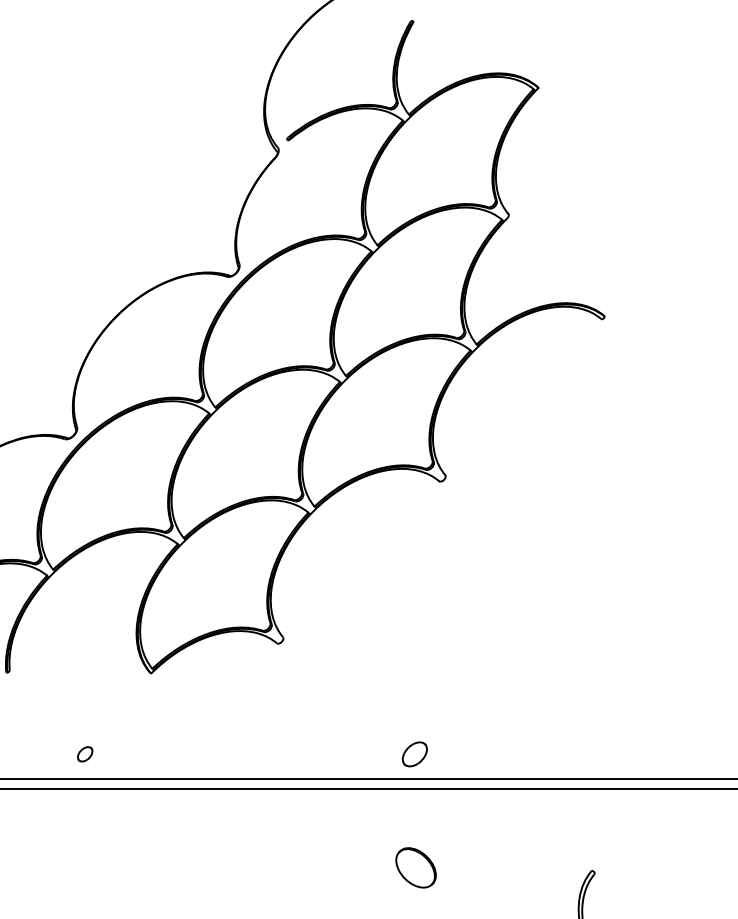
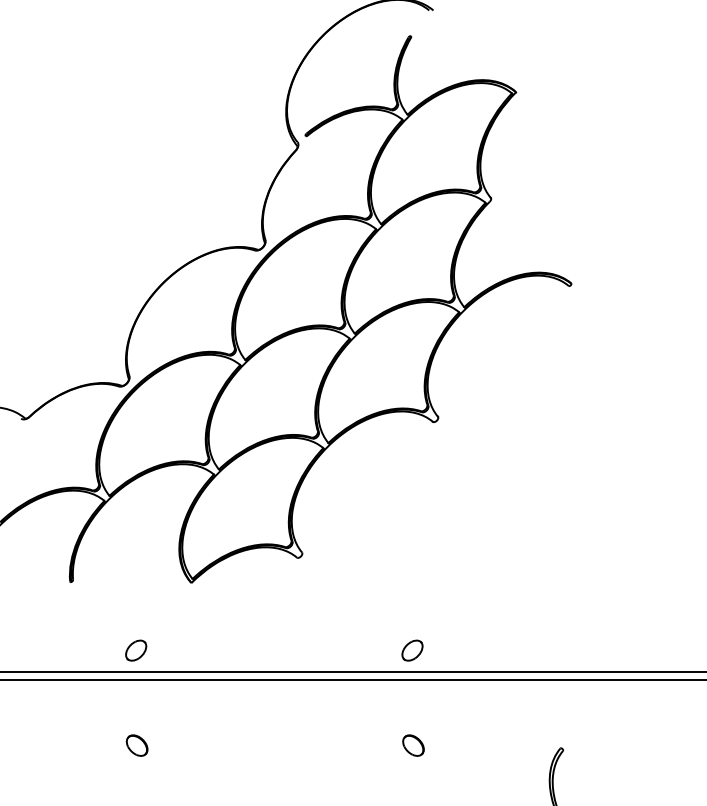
part: (85, 754) -> (136, 650), size x1.67
part: (85, 867) -> (136, 745), added
part: (416, 867) -> (413, 745), size x0.62

